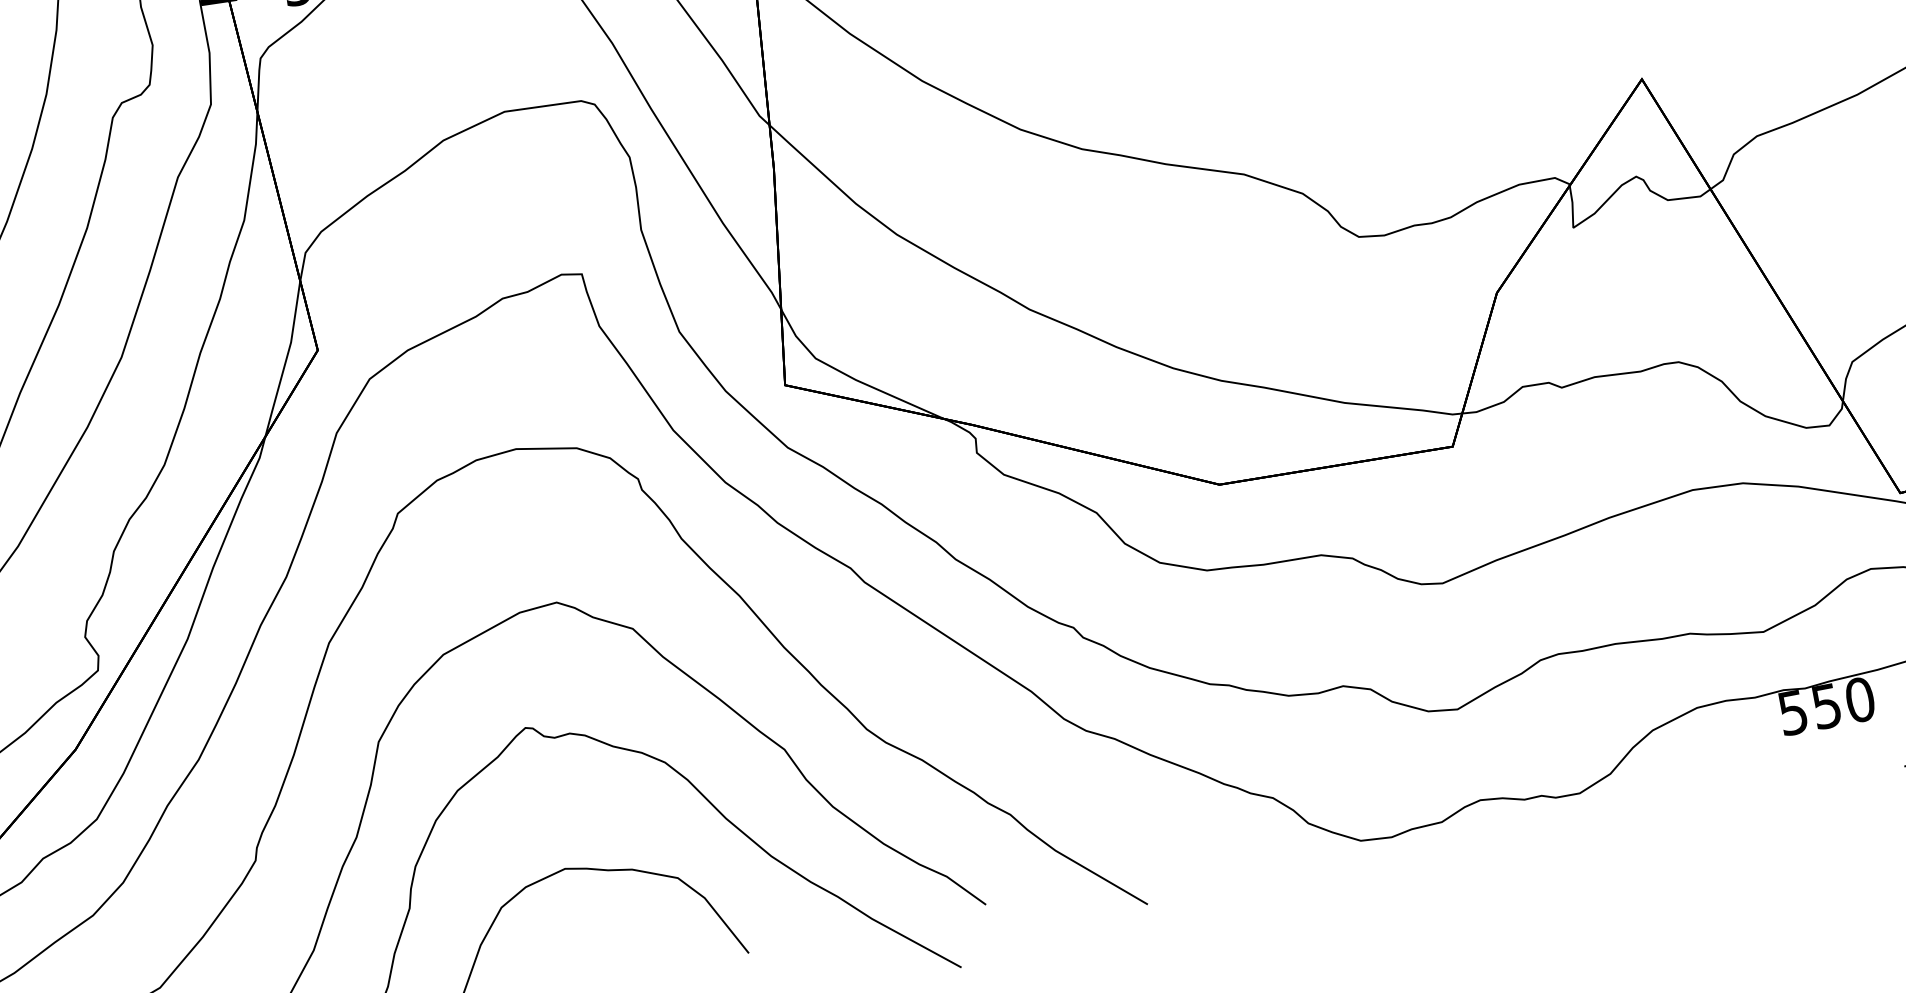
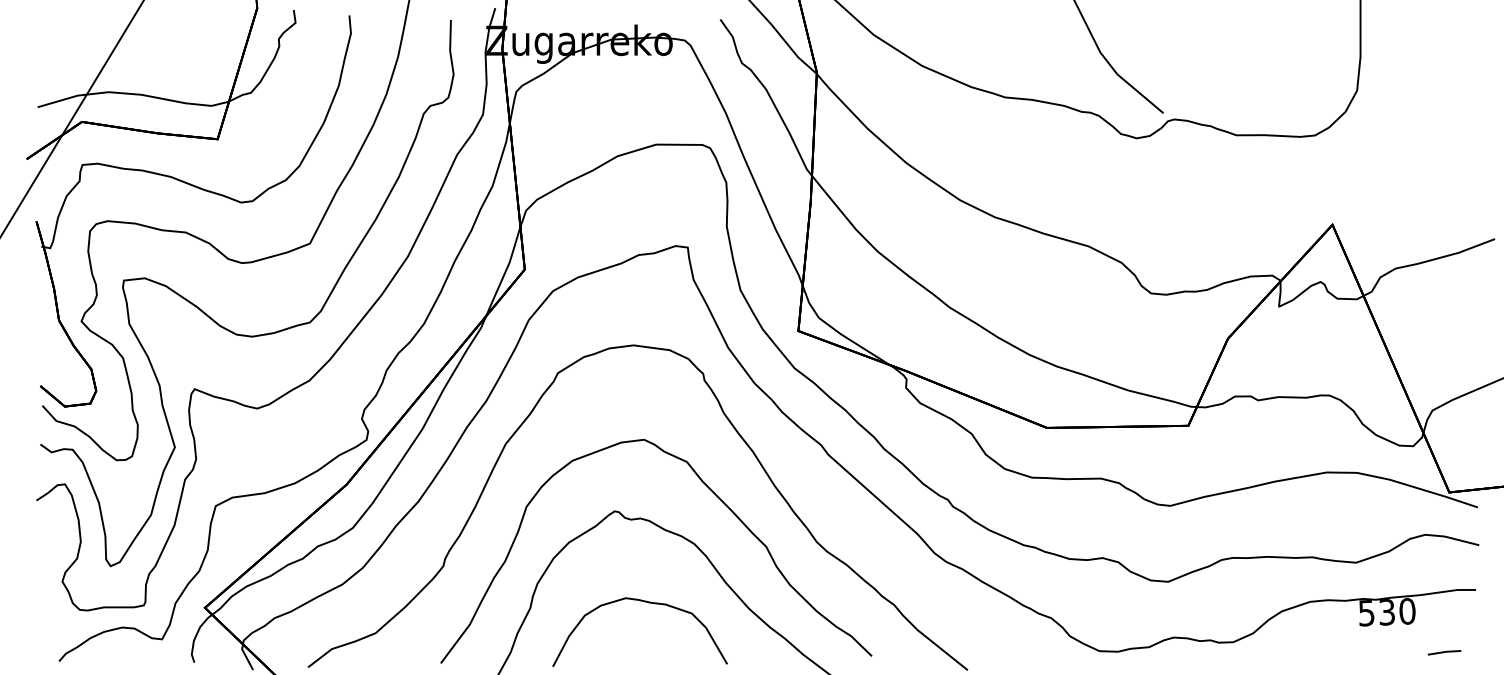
text: (1825, 706) -> (1386, 612), 550 -> 530

